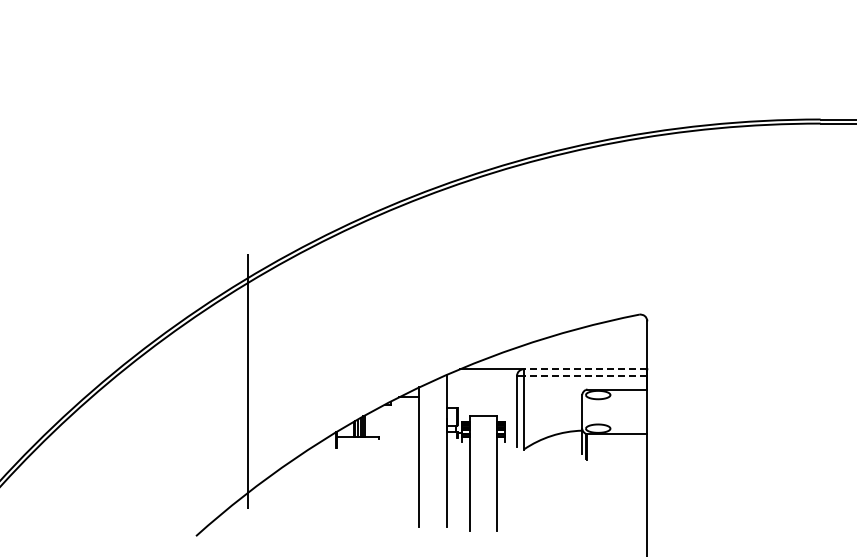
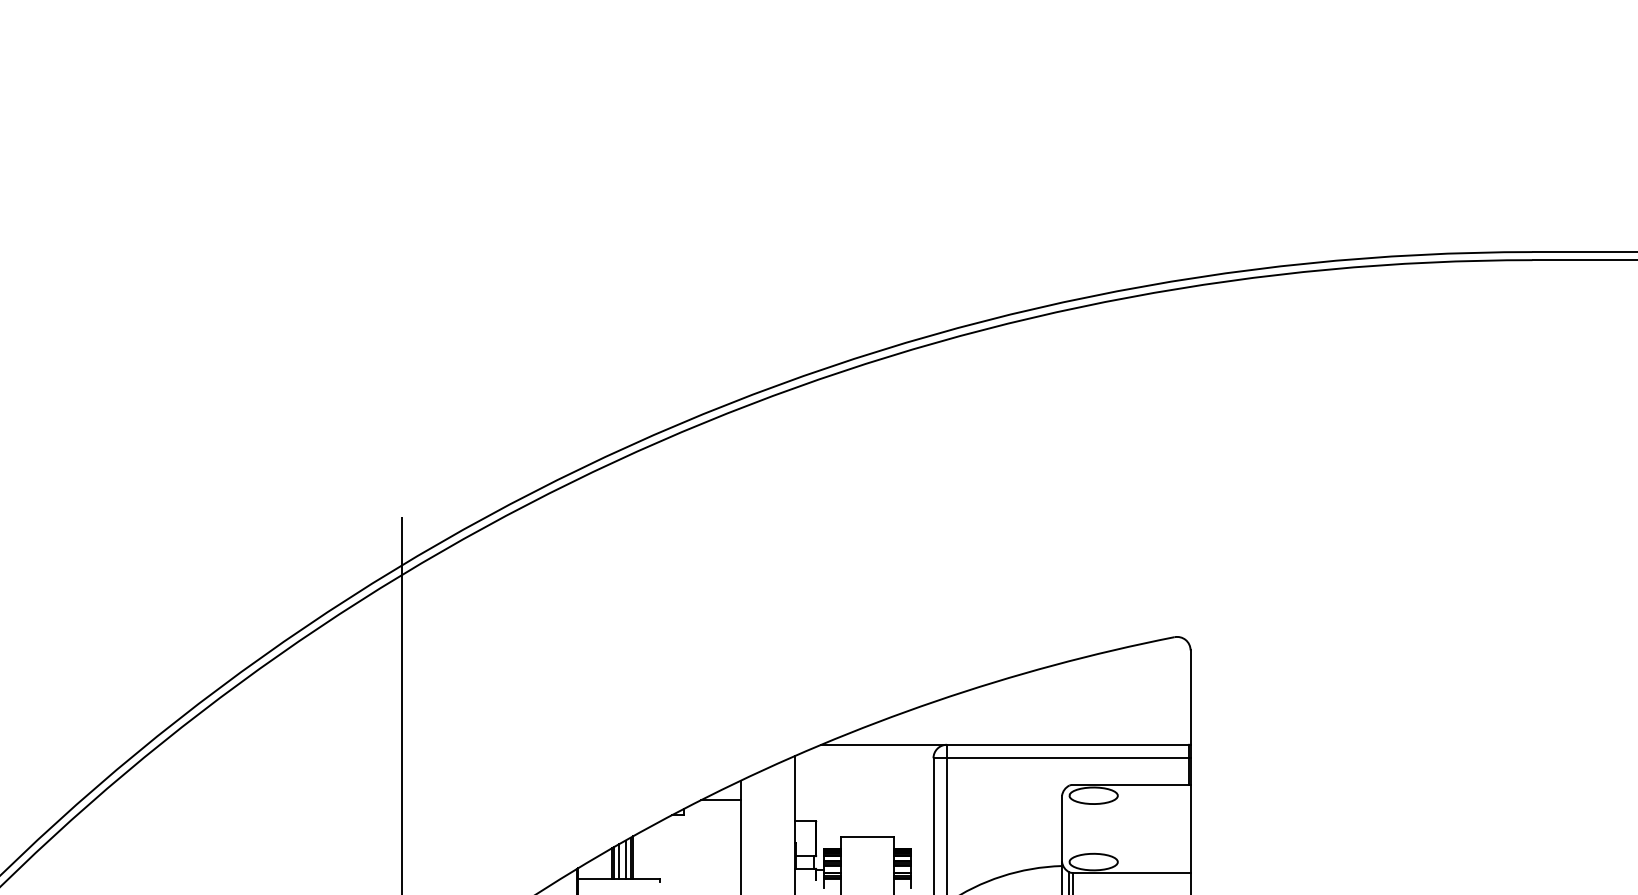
line: (584, 369) -> (1066, 745), dashed -> solid
line: (584, 376) -> (1066, 759), dashed -> solid

